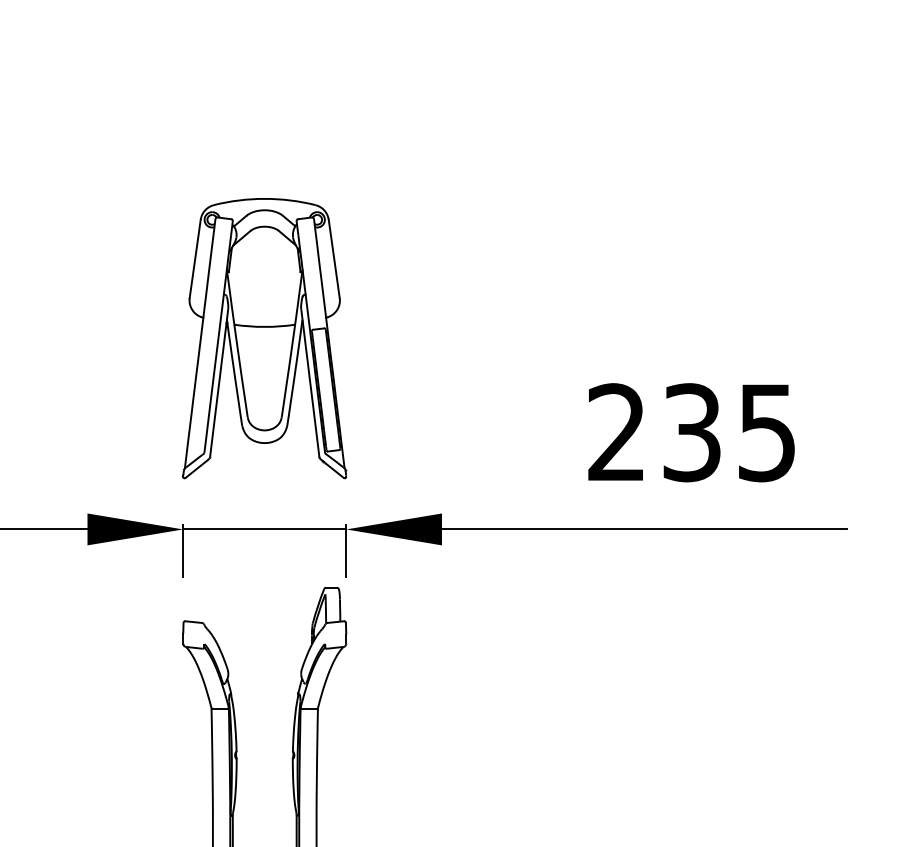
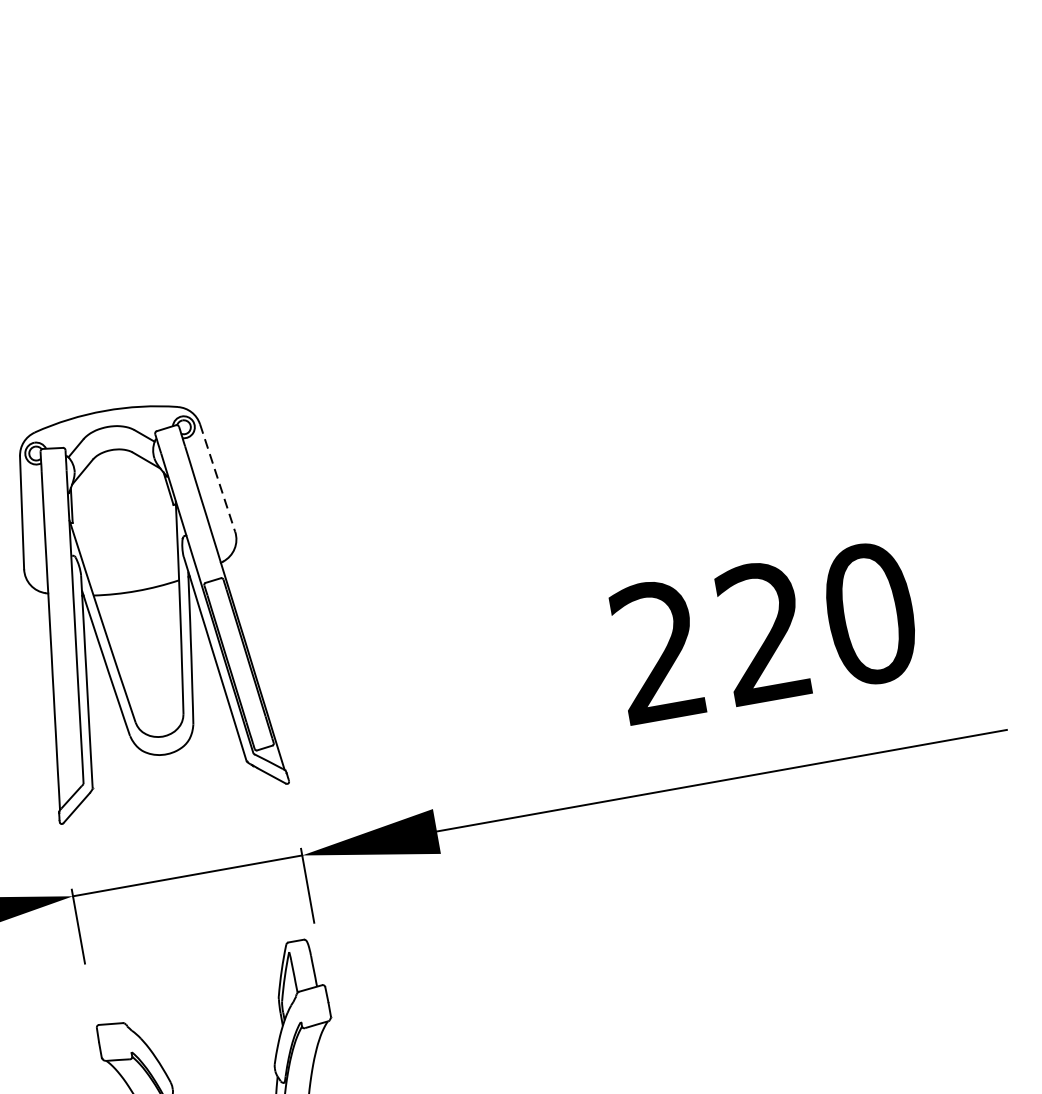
line: (334, 258) -> (217, 477), solid -> dashed
text: (730, 432) -> (818, 622), 235 -> 220

